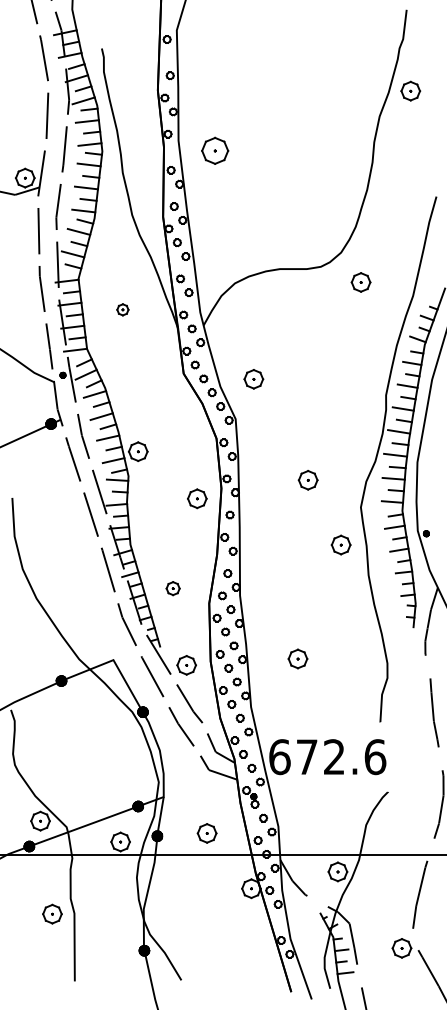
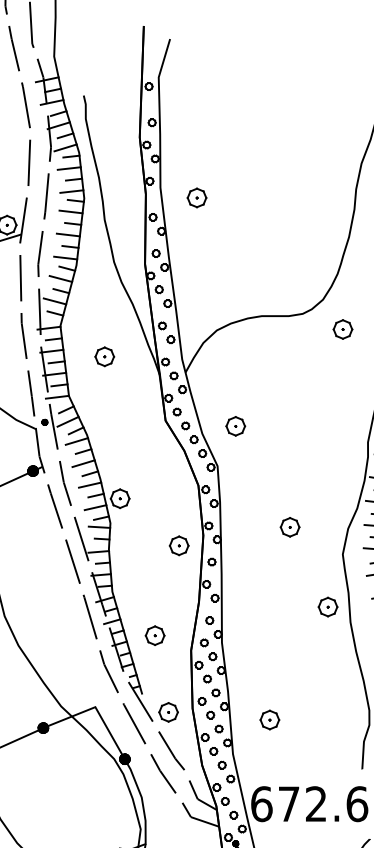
part: (214, 150) -> (196, 197), size x0.71
part: (122, 309) -> (104, 356), size x1.67
part: (340, 544) -> (327, 606), moved
part: (172, 588) -> (154, 635), size x1.43
part: (297, 658) -> (269, 719), moved

